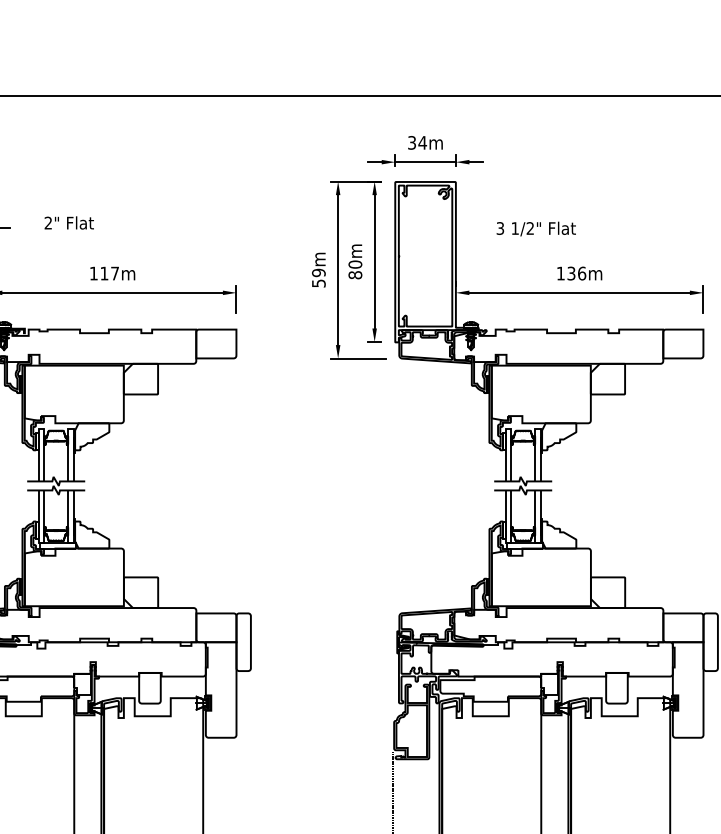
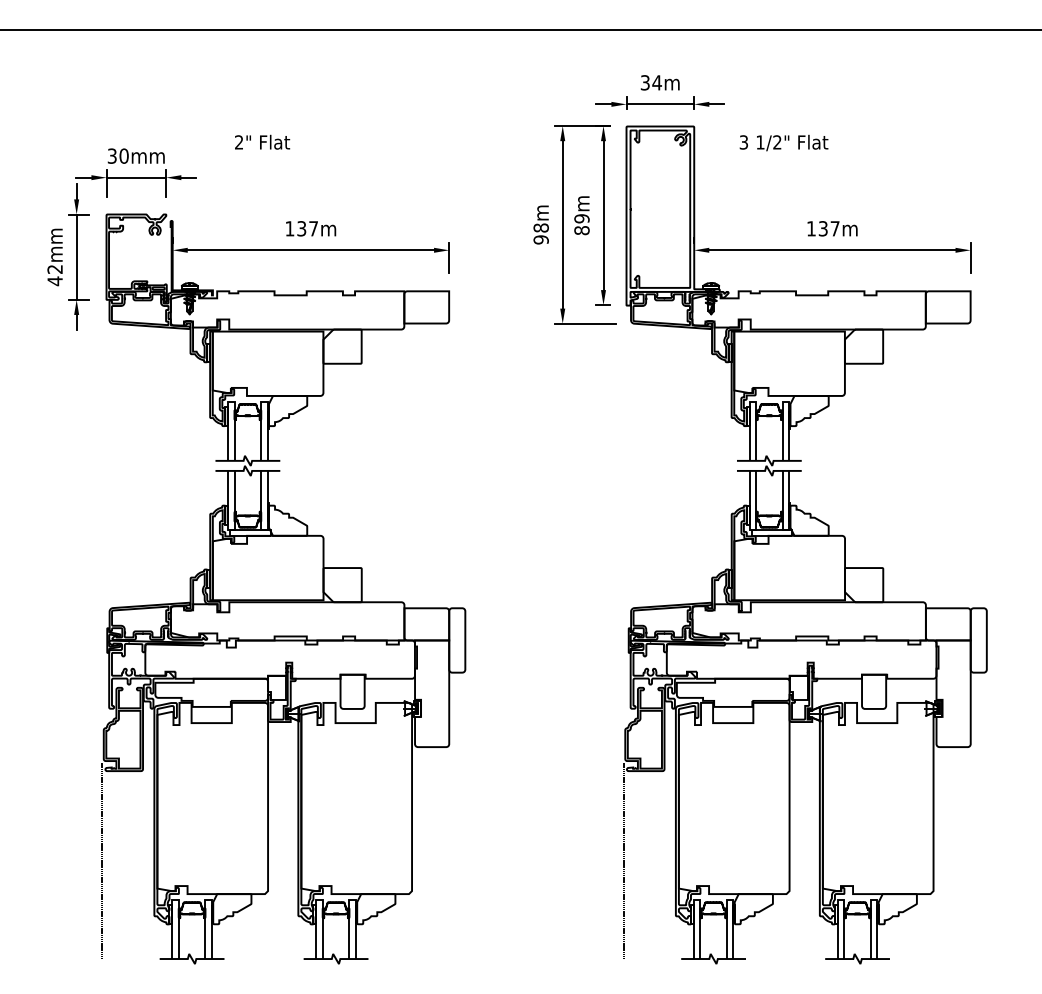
text: (69, 222) -> (262, 141), moved
text: (535, 228) -> (783, 142), moved
text: (354, 264) -> (581, 218), 80m -> 89m
text: (104, 273) -> (301, 228), 117m -> 137m
text: (581, 273) -> (834, 228), 136m -> 137m
text: (318, 277) -> (540, 233), 59m -> 98m

